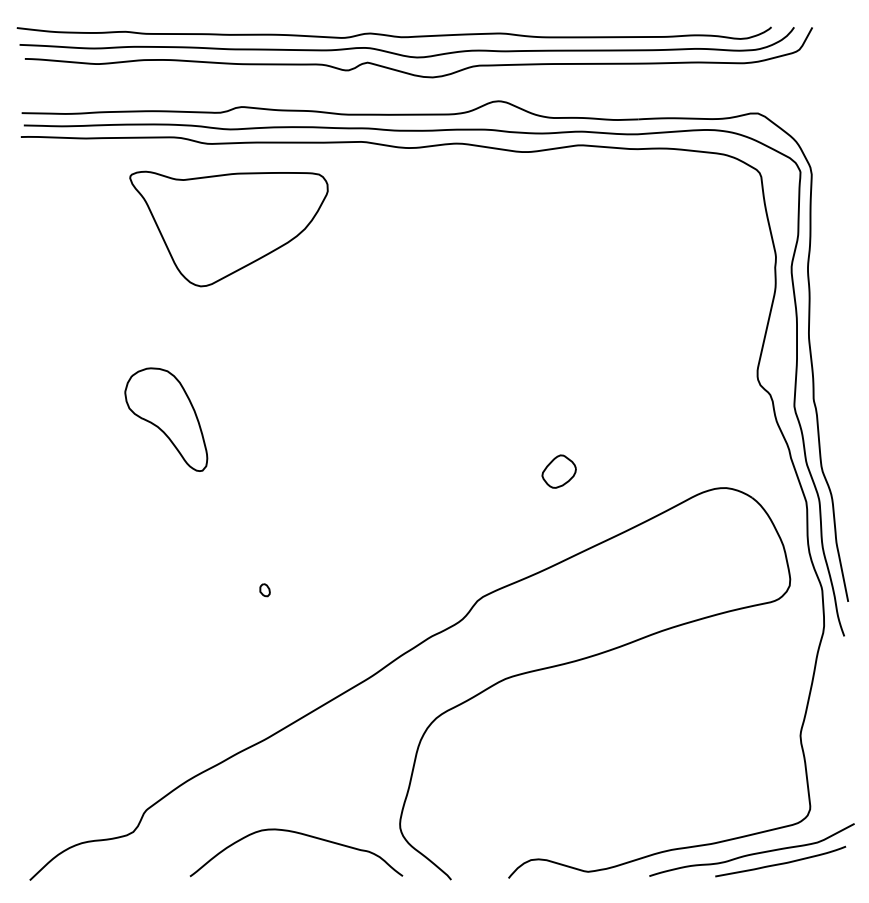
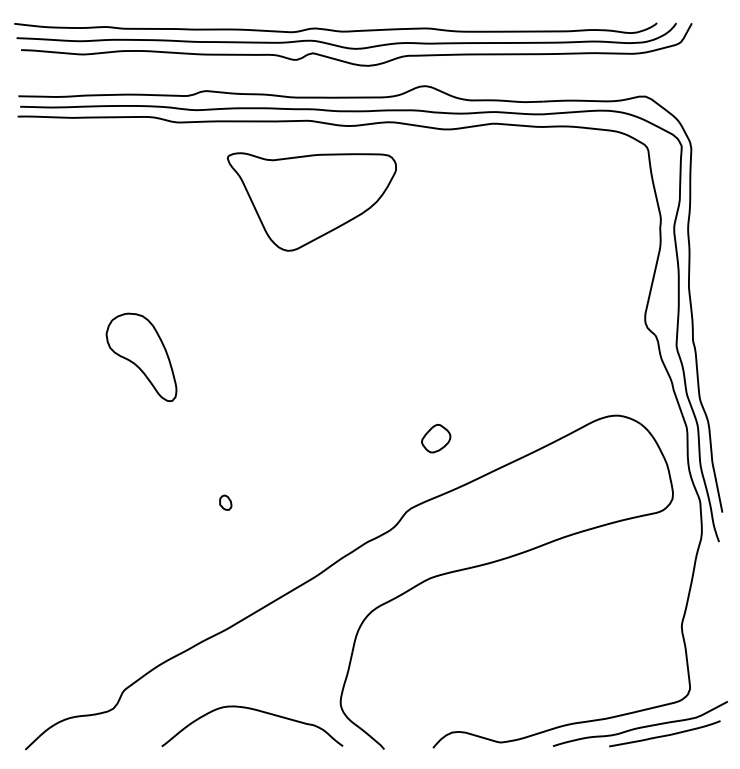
part: (228, 228) -> (311, 201), moved
part: (559, 471) -> (436, 438), moved
part: (264, 590) -> (225, 502), size x1.4

